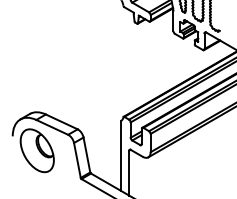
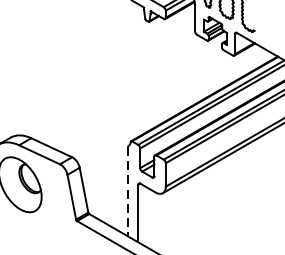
line: (121, 156) -> (128, 192), solid -> dashed

